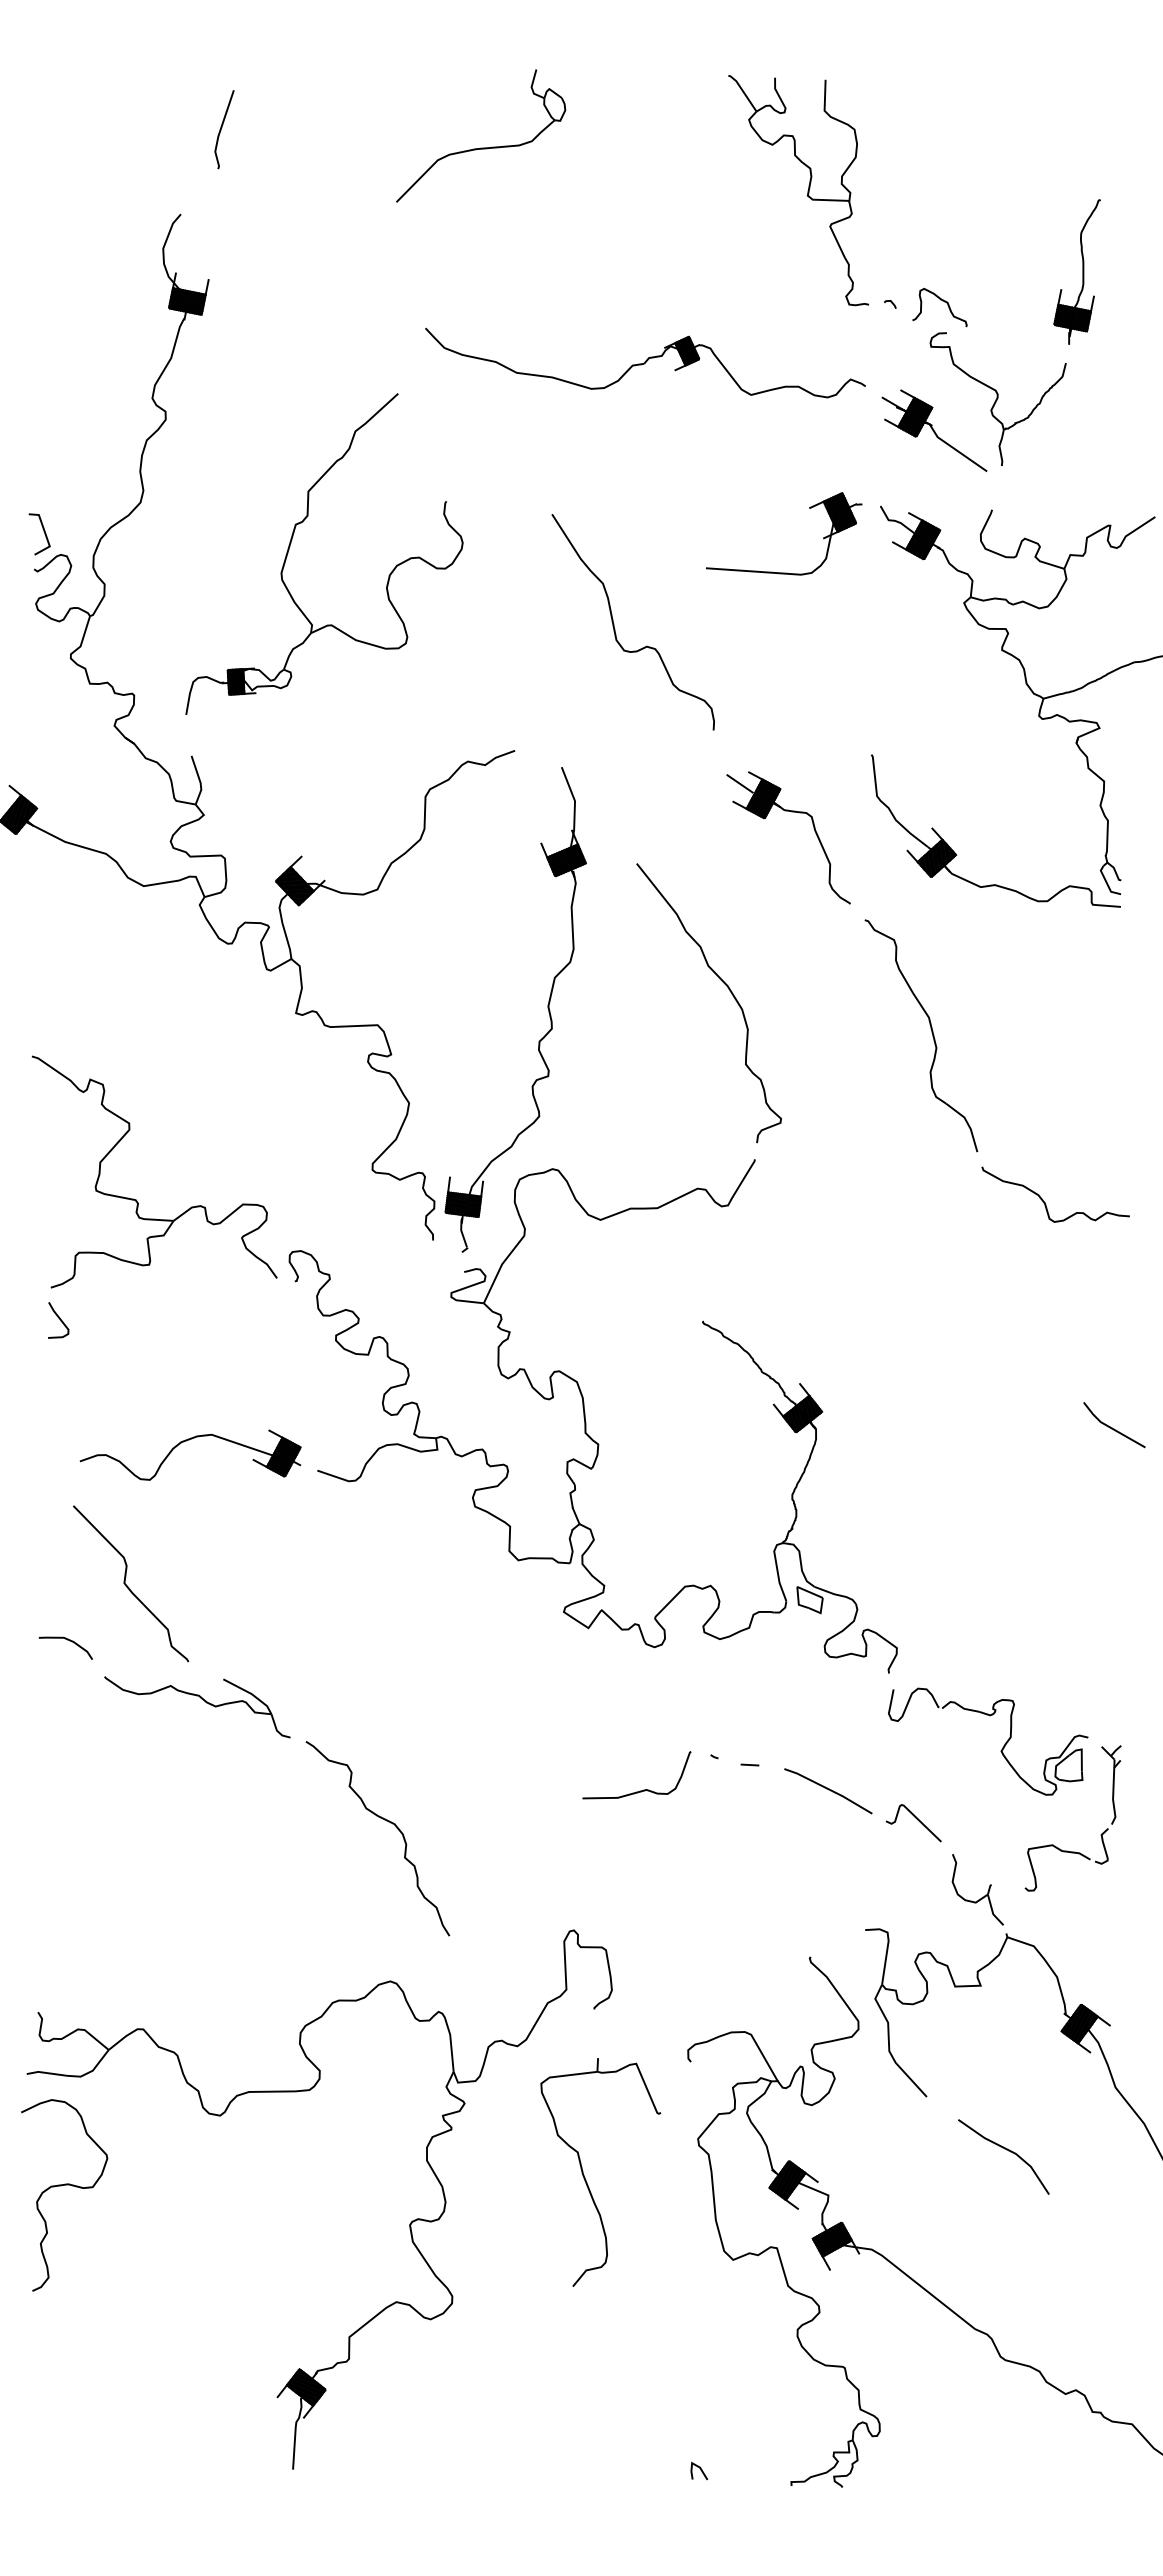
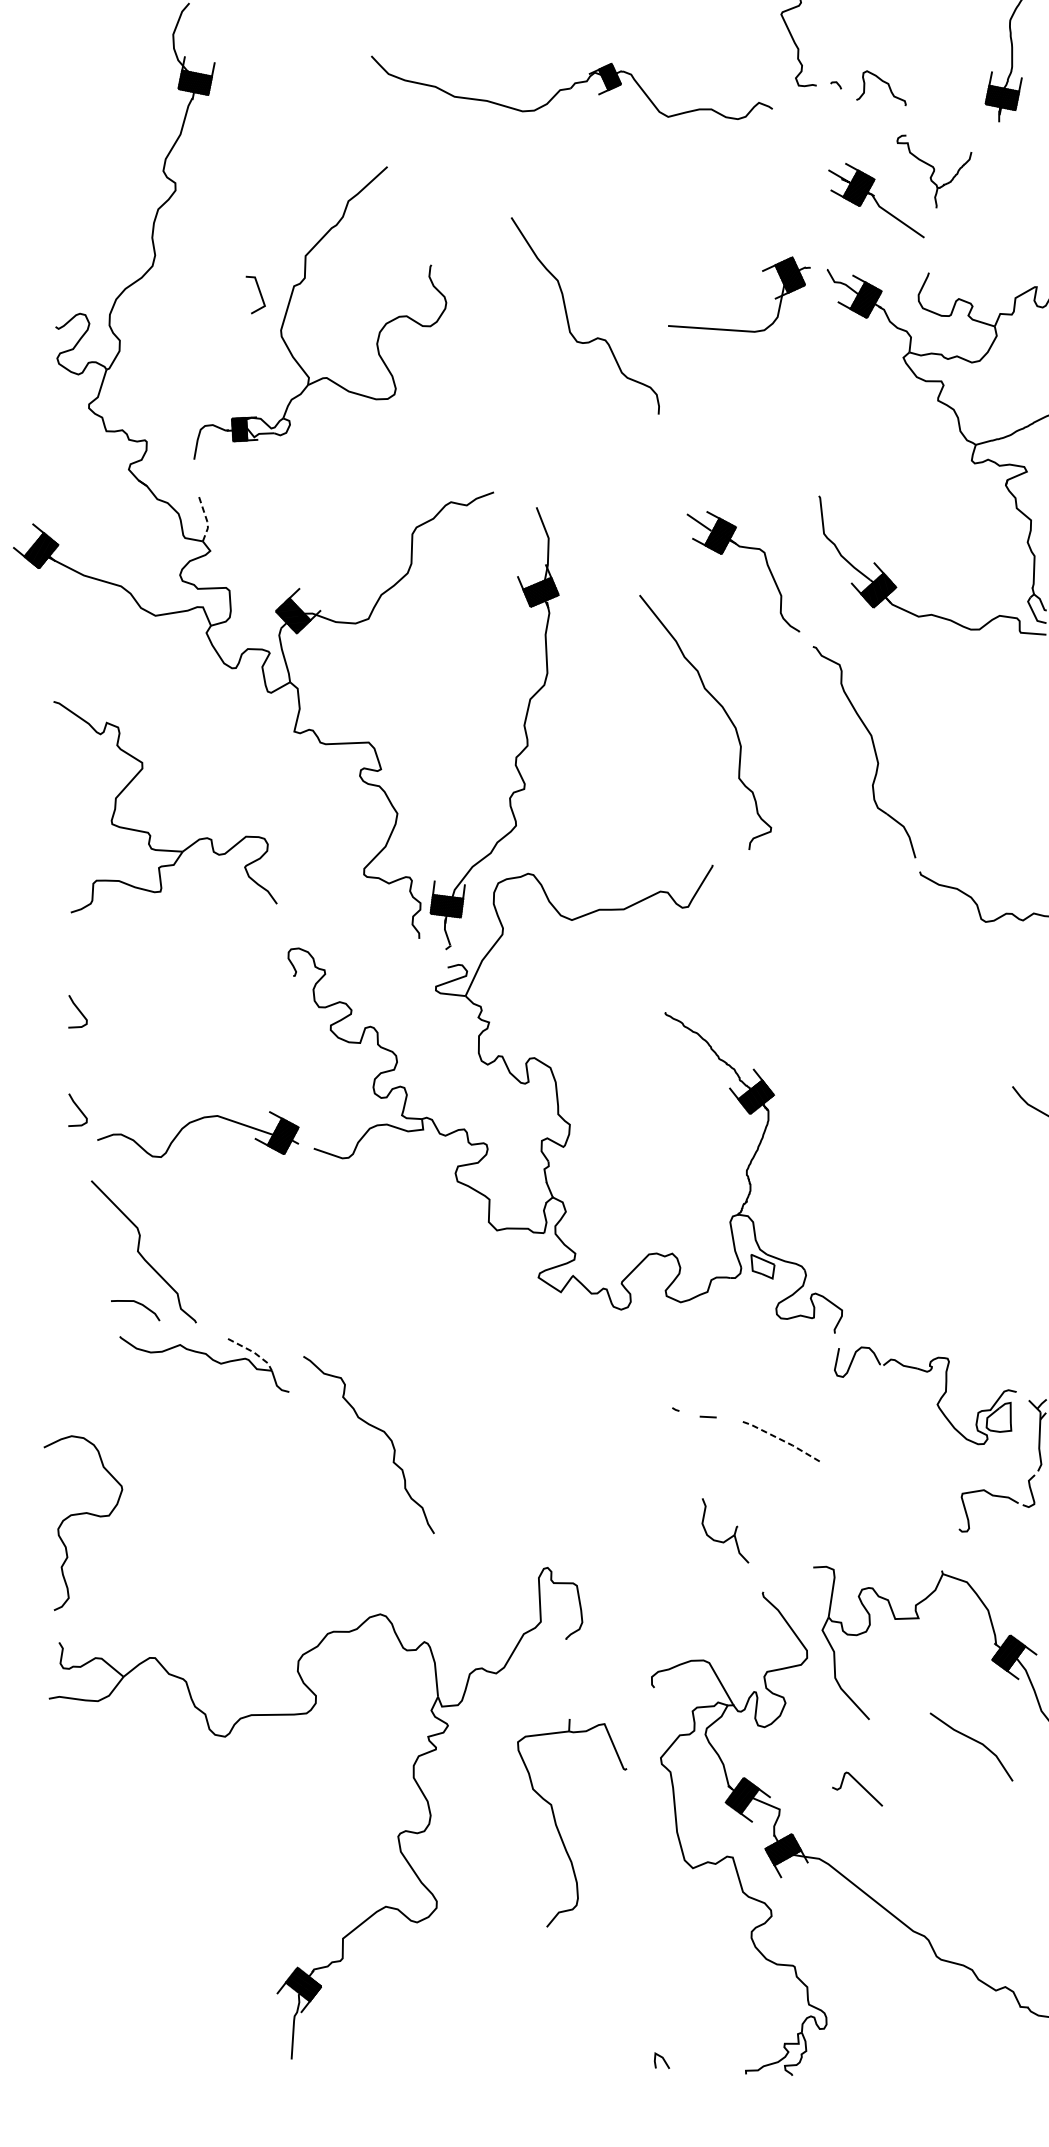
part: (645, 362) -> (571, 87), moved
part: (997, 398) -> (933, 171), size x0.6
line: (43, 531) -> (259, 292), moved
curve: (614, 624) -> (568, 317), moved
line: (200, 781) -> (207, 520), solid -> dashed
curve: (729, 991) -> (724, 711), moved
part: (136, 1199) -> (148, 832), moved
curve: (59, 1427) -> (78, 1109), added
curve: (69, 1641) -> (138, 1304), moved
line: (251, 1694) -> (253, 1352), solid -> dashed
line: (829, 1789) -> (780, 1439), solid -> dashed
curve: (639, 1790) -> (607, 1440), removed
curve: (916, 1819) -> (860, 1785), moved
curve: (386, 1821) -> (376, 1429), moved
part: (981, 1897) -> (728, 1537), moved
line: (1006, 2150) -> (973, 1741), moved
part: (585, 2177) -> (558, 1827), moved
curve: (61, 2186) -> (80, 1515), moved

